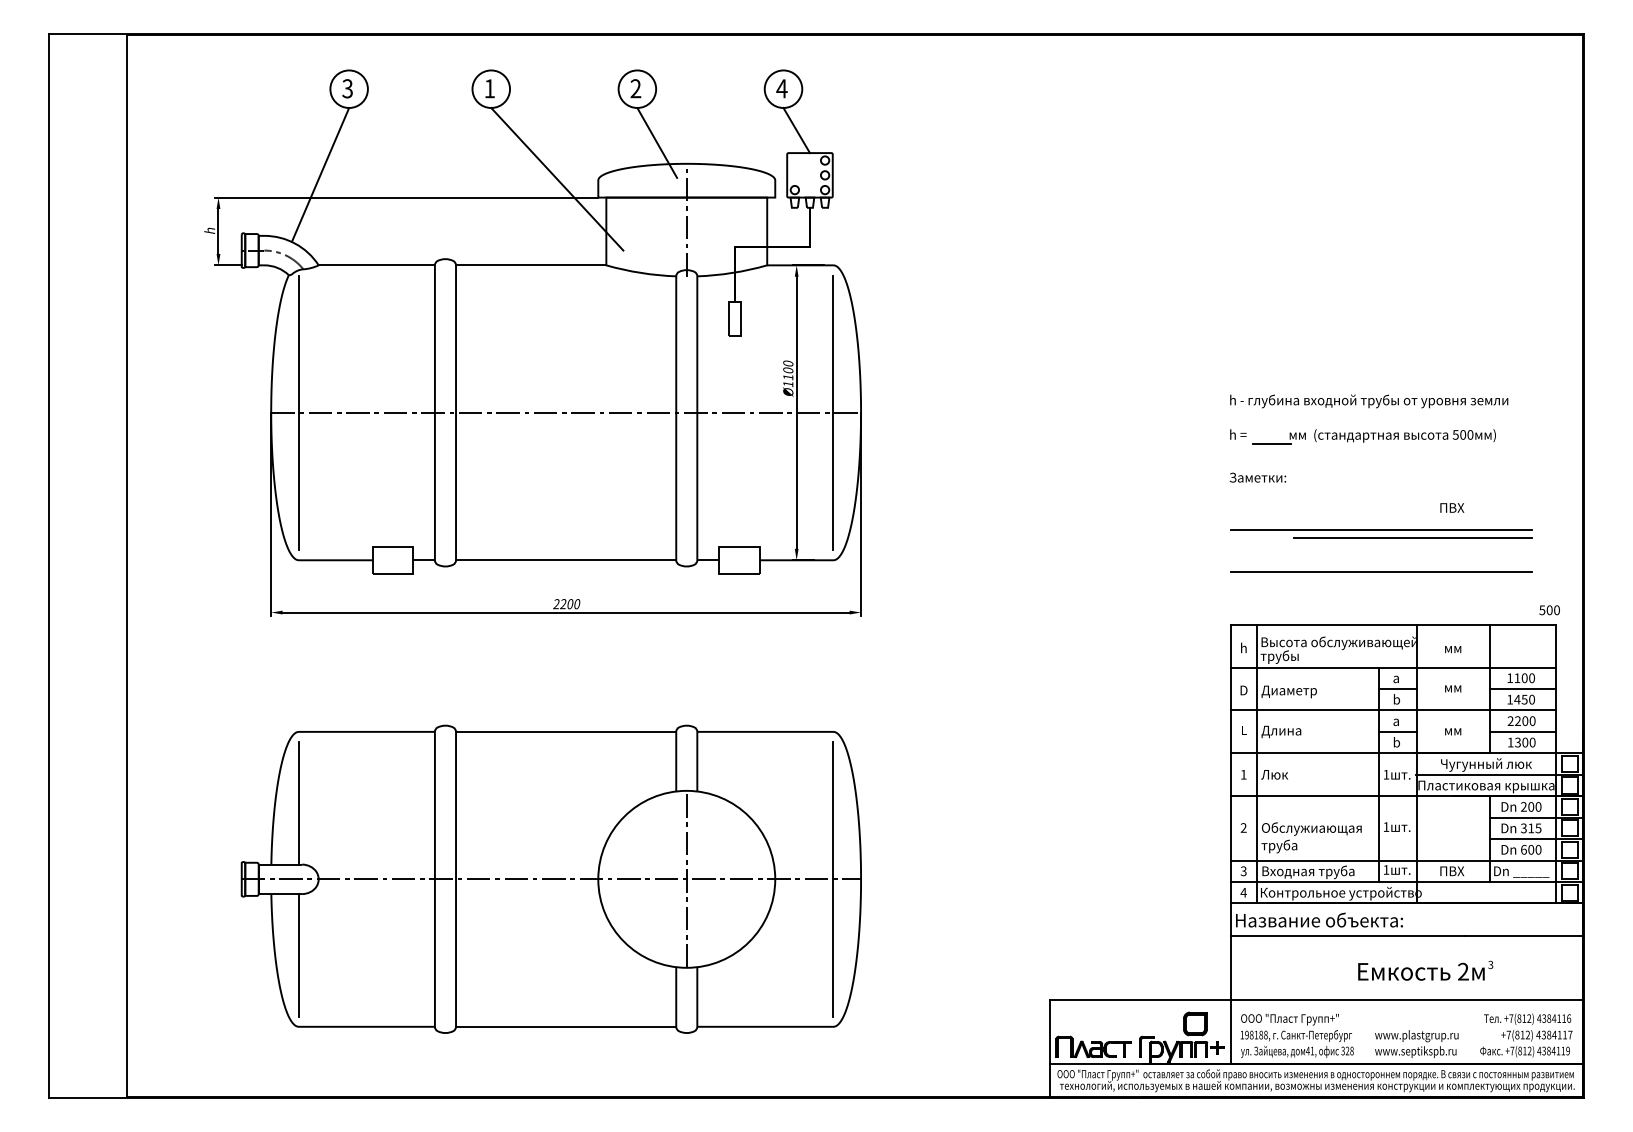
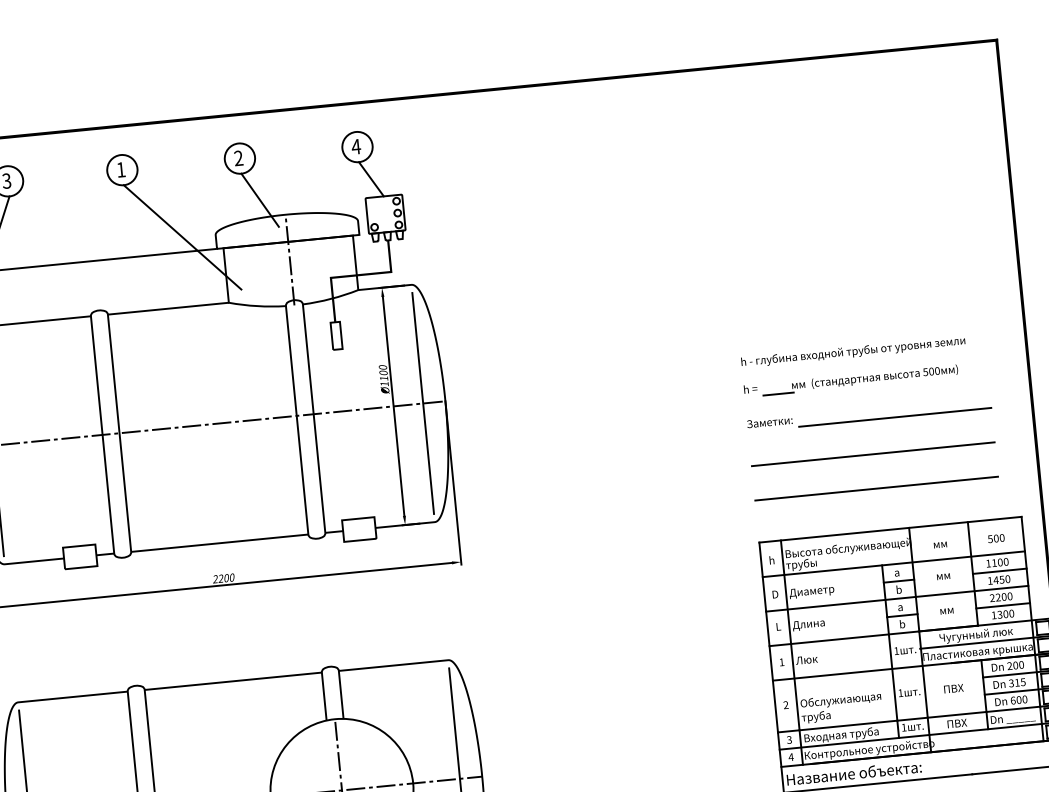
text: (1452, 507) -> (953, 688), moved
line: (1412, 537) -> (894, 417), moved
text: (1549, 610) -> (996, 538), moved

